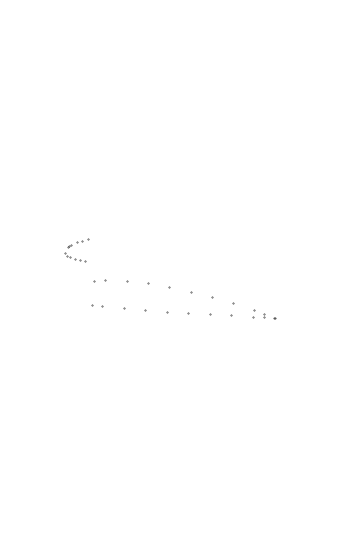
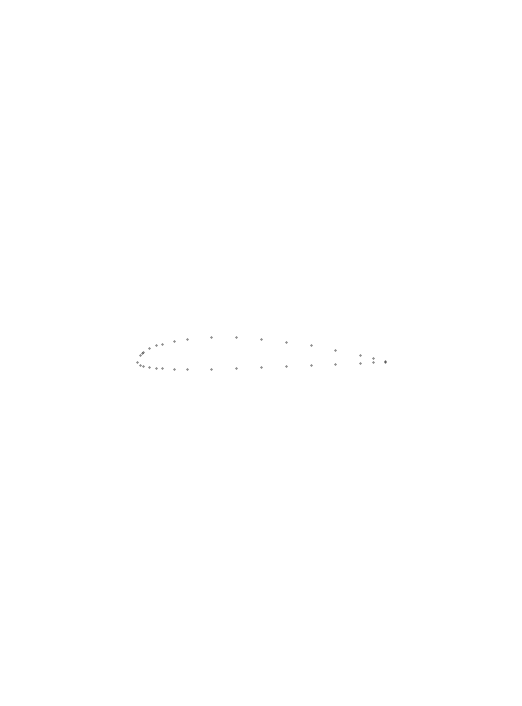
part: (71, 245) -> (144, 352), moved

